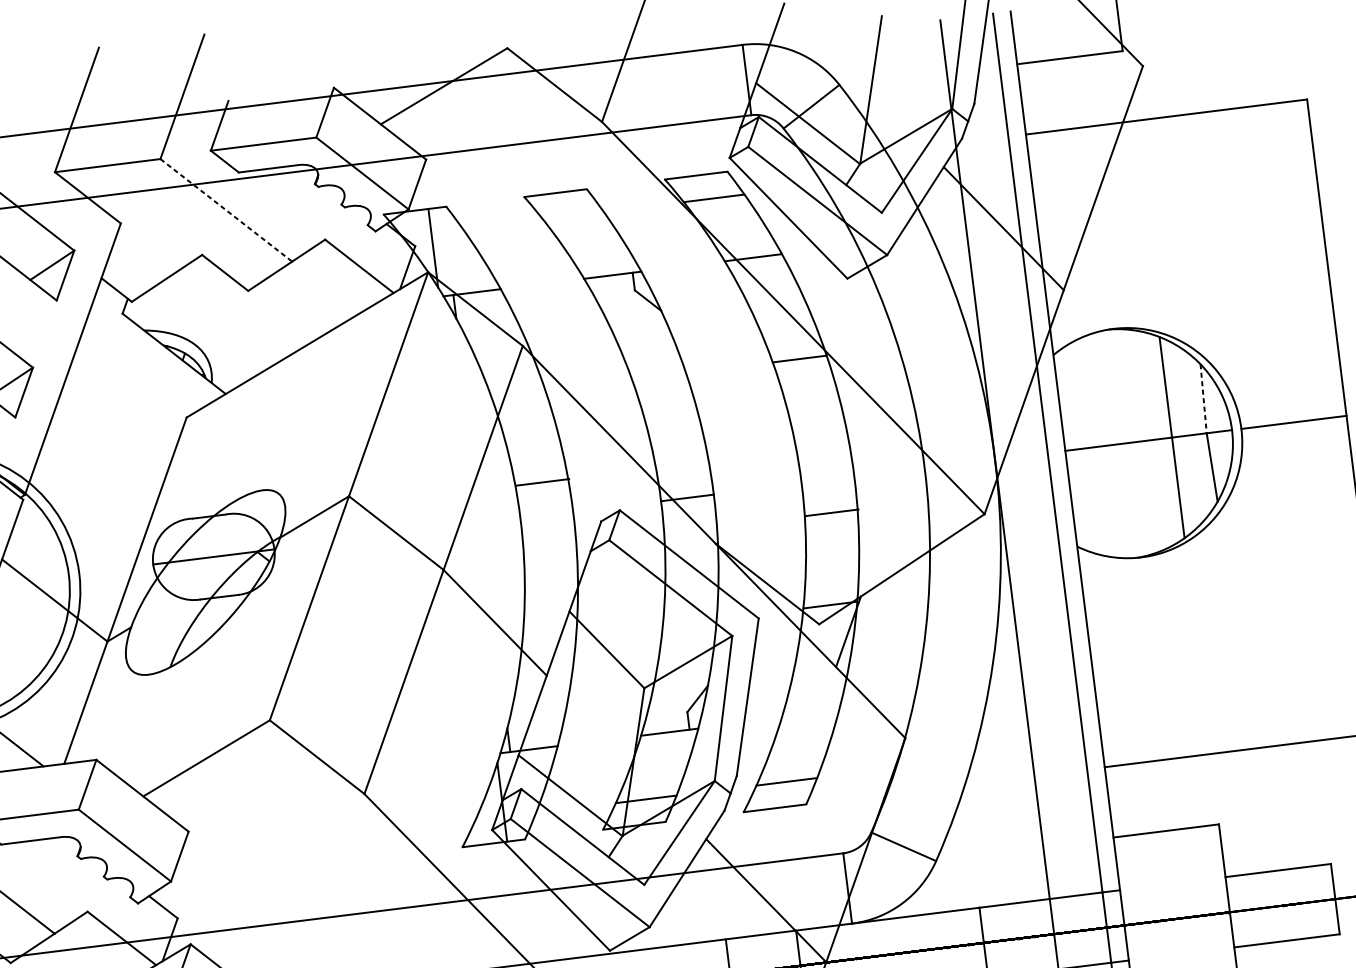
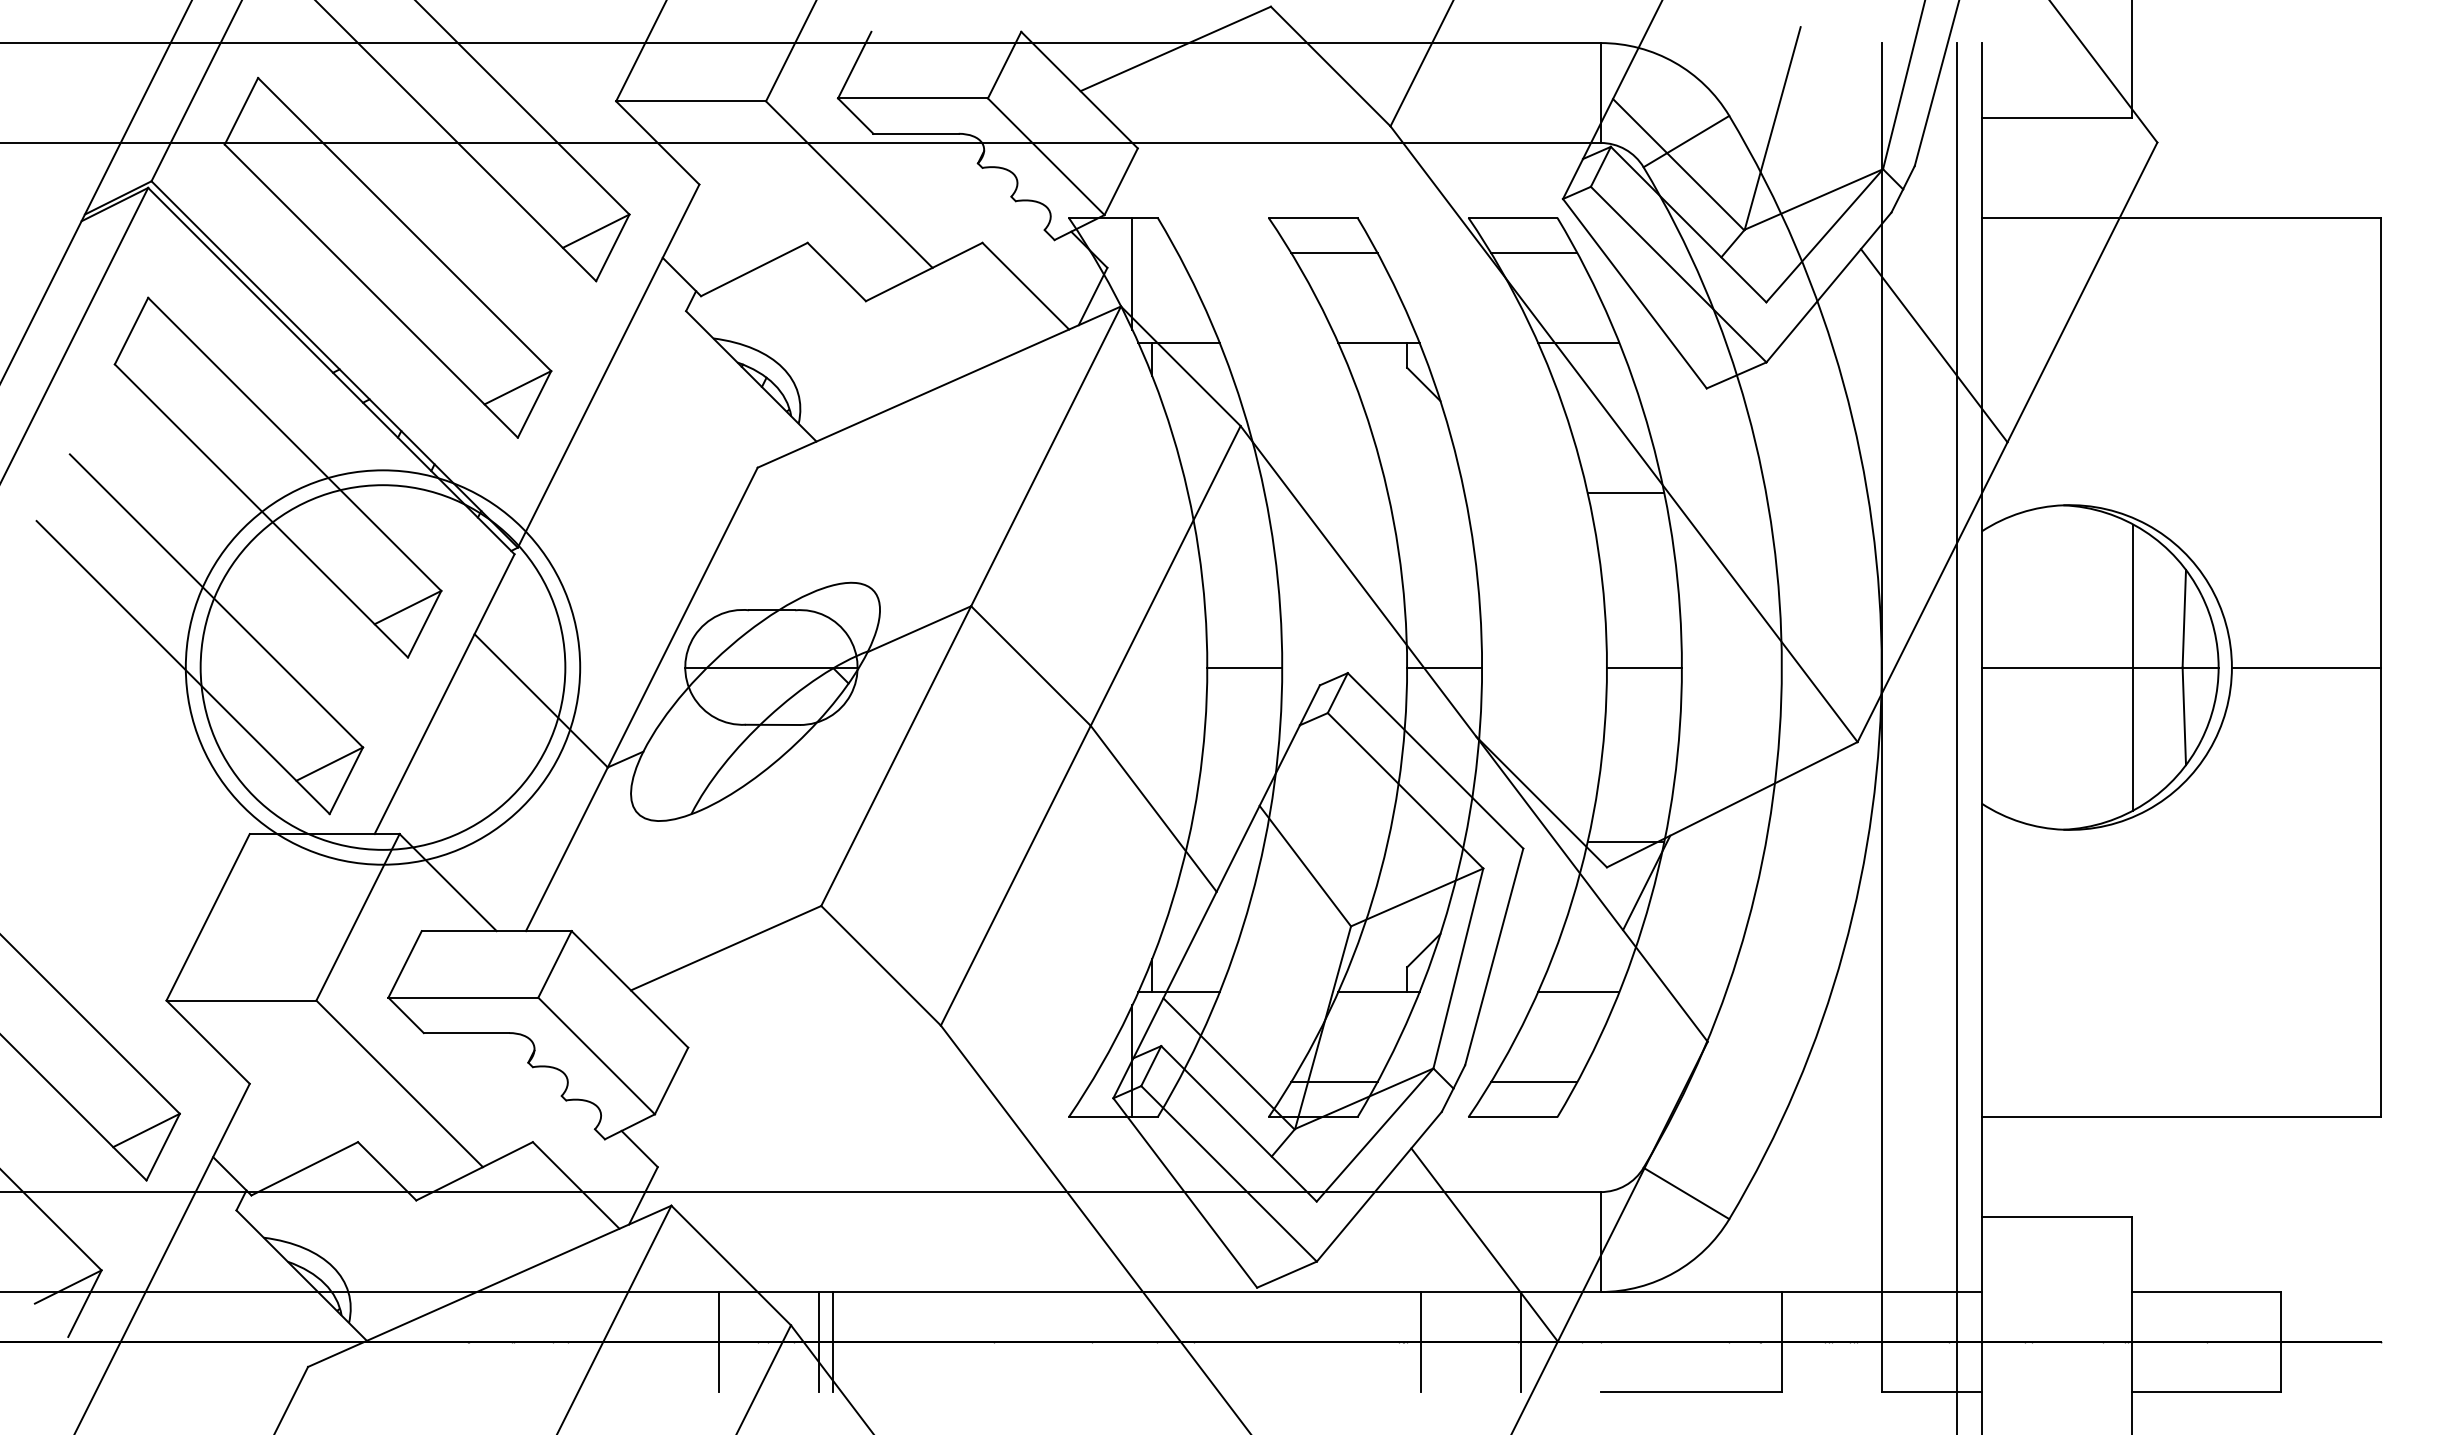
line: (226, 210) -> (849, 184), dashed -> solid
line: (573, 215) -> (1334, 252), added
line: (1203, 398) -> (2184, 618), dashed -> solid
line: (542, 482) -> (1244, 667), moved
line: (831, 512) -> (1643, 667), moved
line: (810, 714) -> (1578, 992), added

